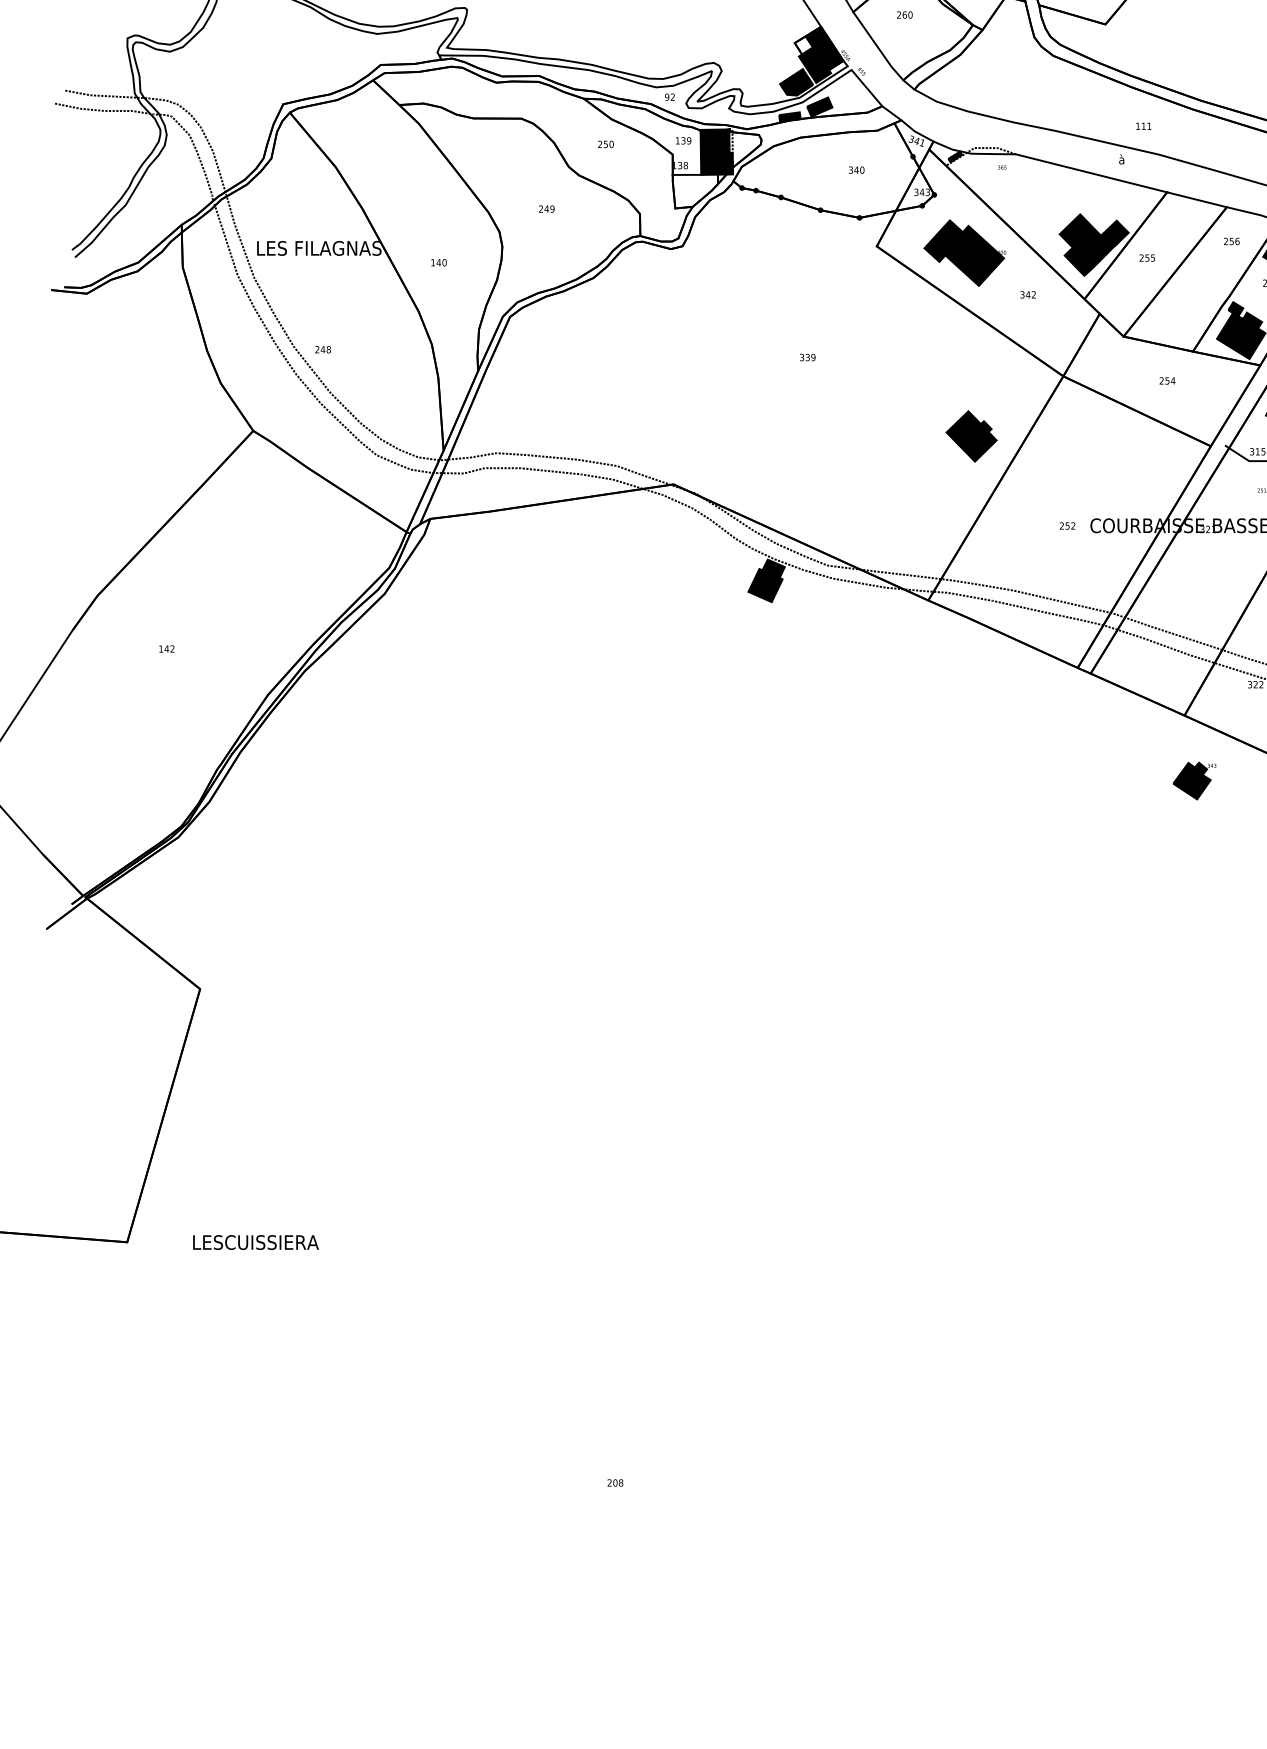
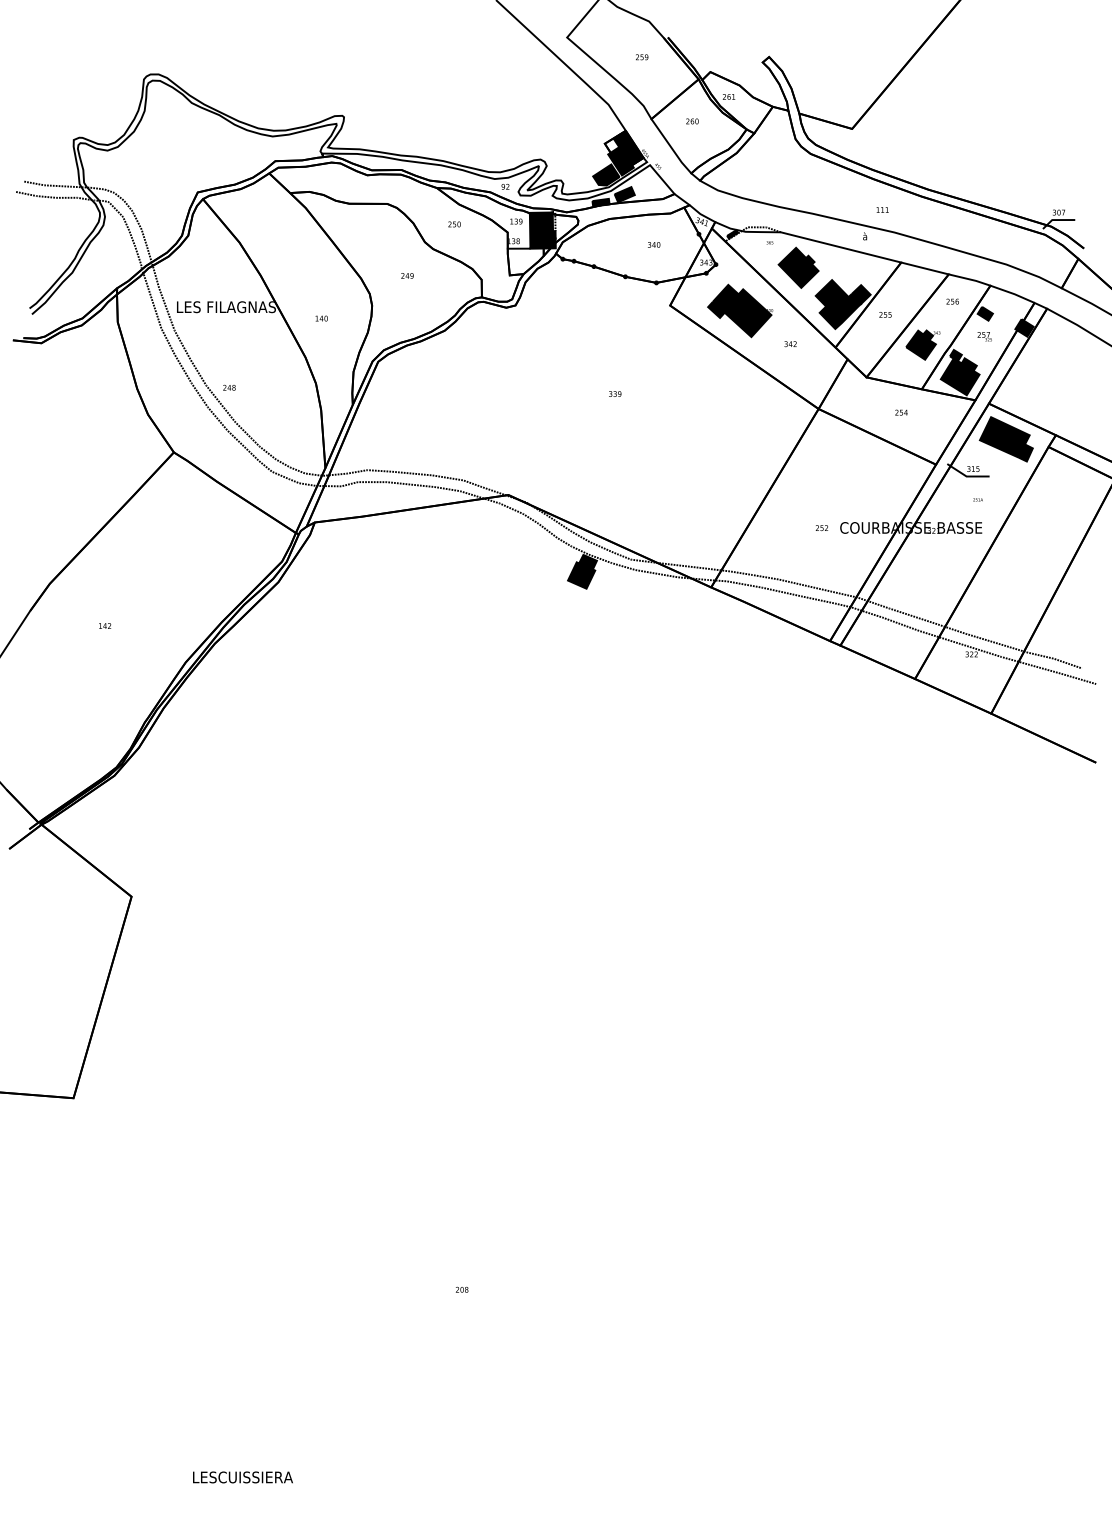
part: (971, 436) -> (798, 267), moved
part: (1193, 780) -> (922, 344), moved
text: (255, 1242) -> (242, 1477), moved

